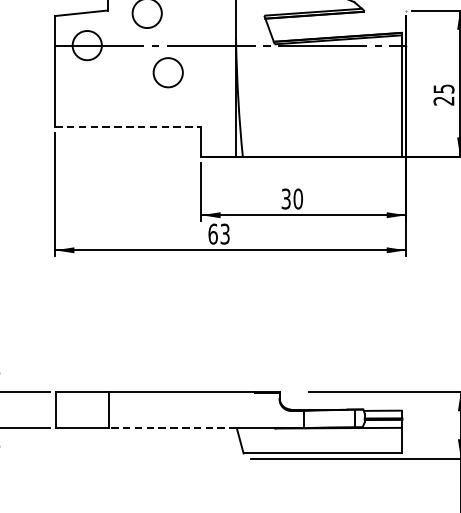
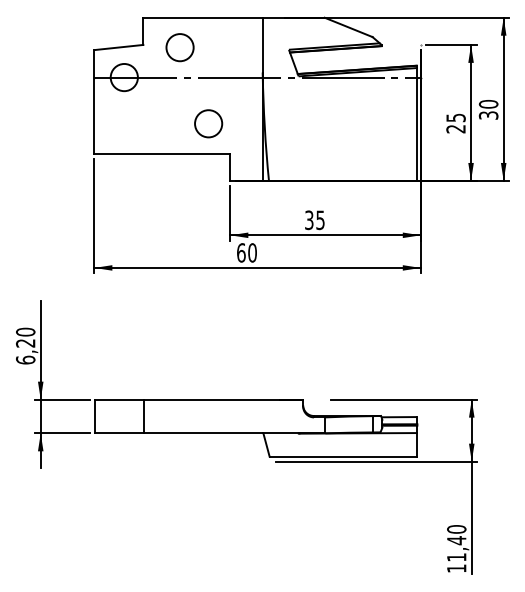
circle: (168, 72) -> (208, 123), moved
line: (128, 127) -> (162, 153), dashed -> solid
text: (298, 199) -> (320, 220), 30 -> 35
text: (225, 233) -> (252, 252), 63 -> 60
line: (172, 428) -> (203, 433), dashed -> solid

